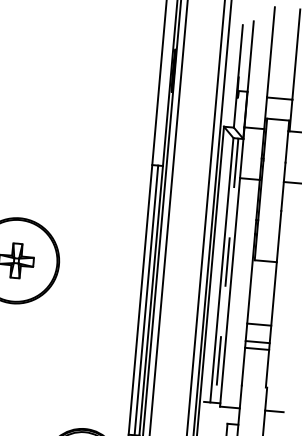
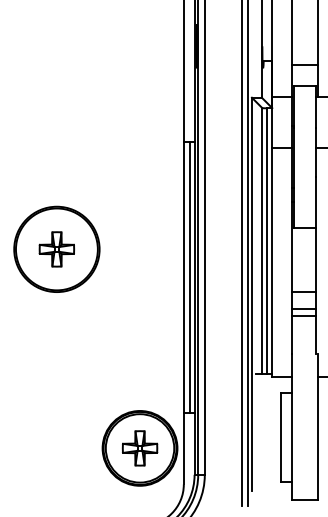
line: (227, 270) -> (267, 240), dashed -> solid

